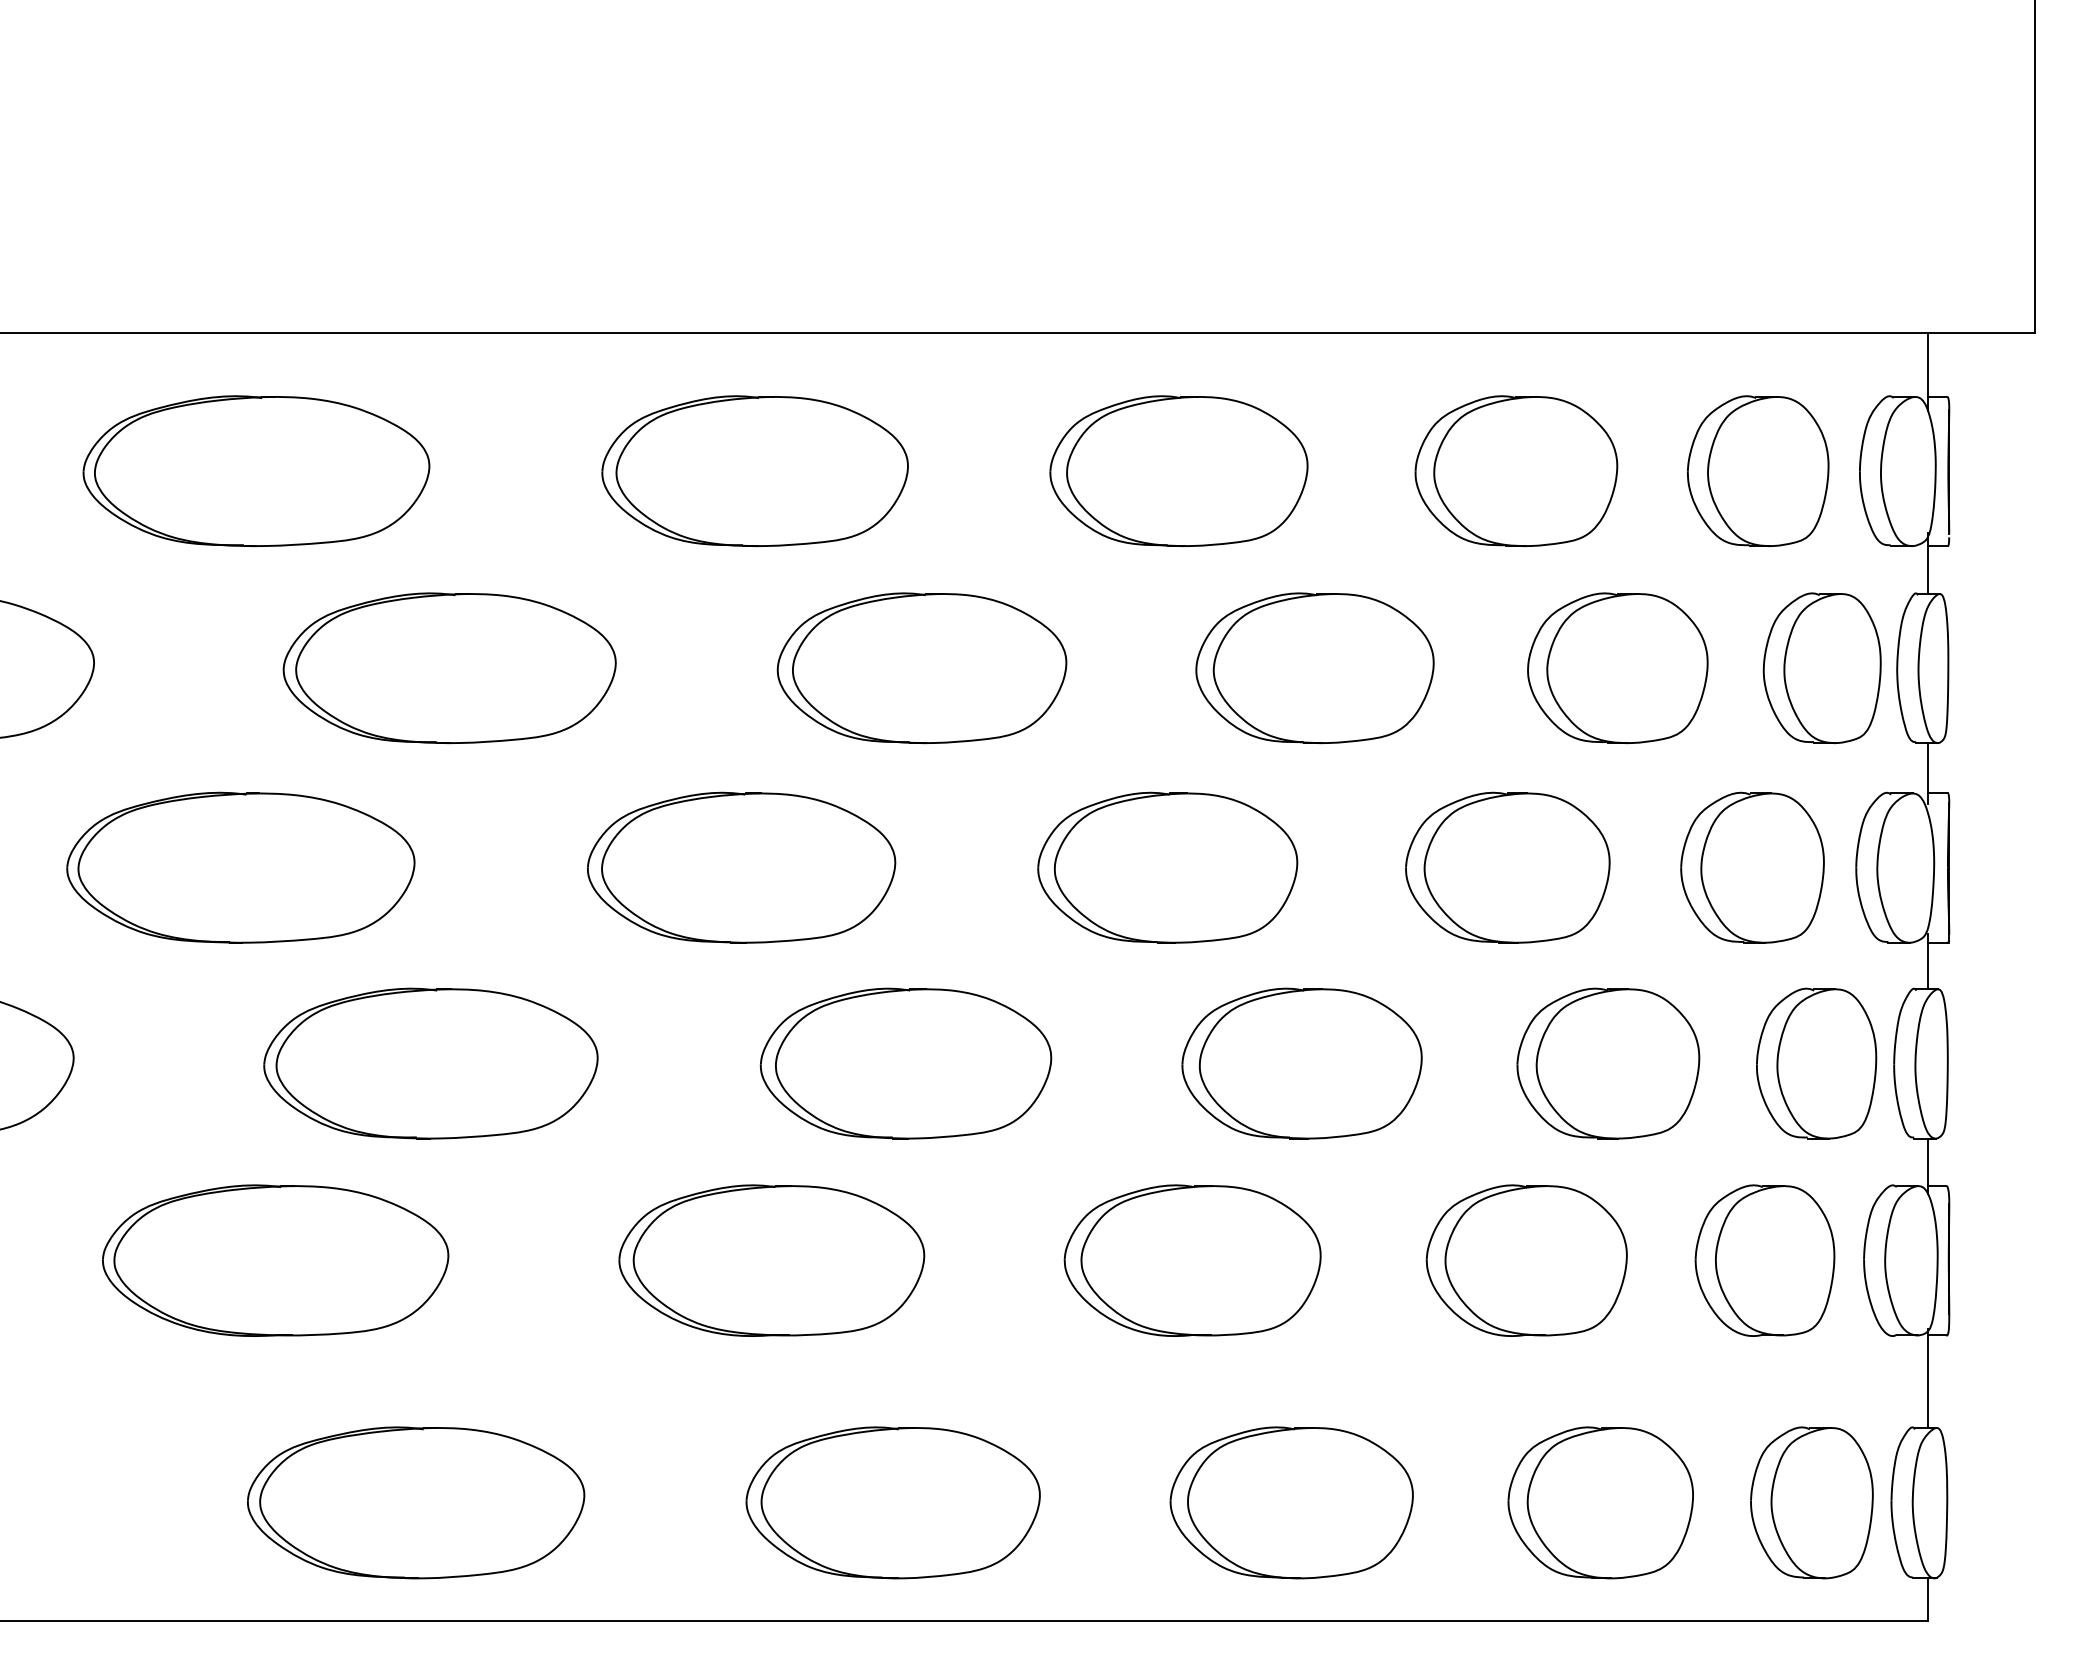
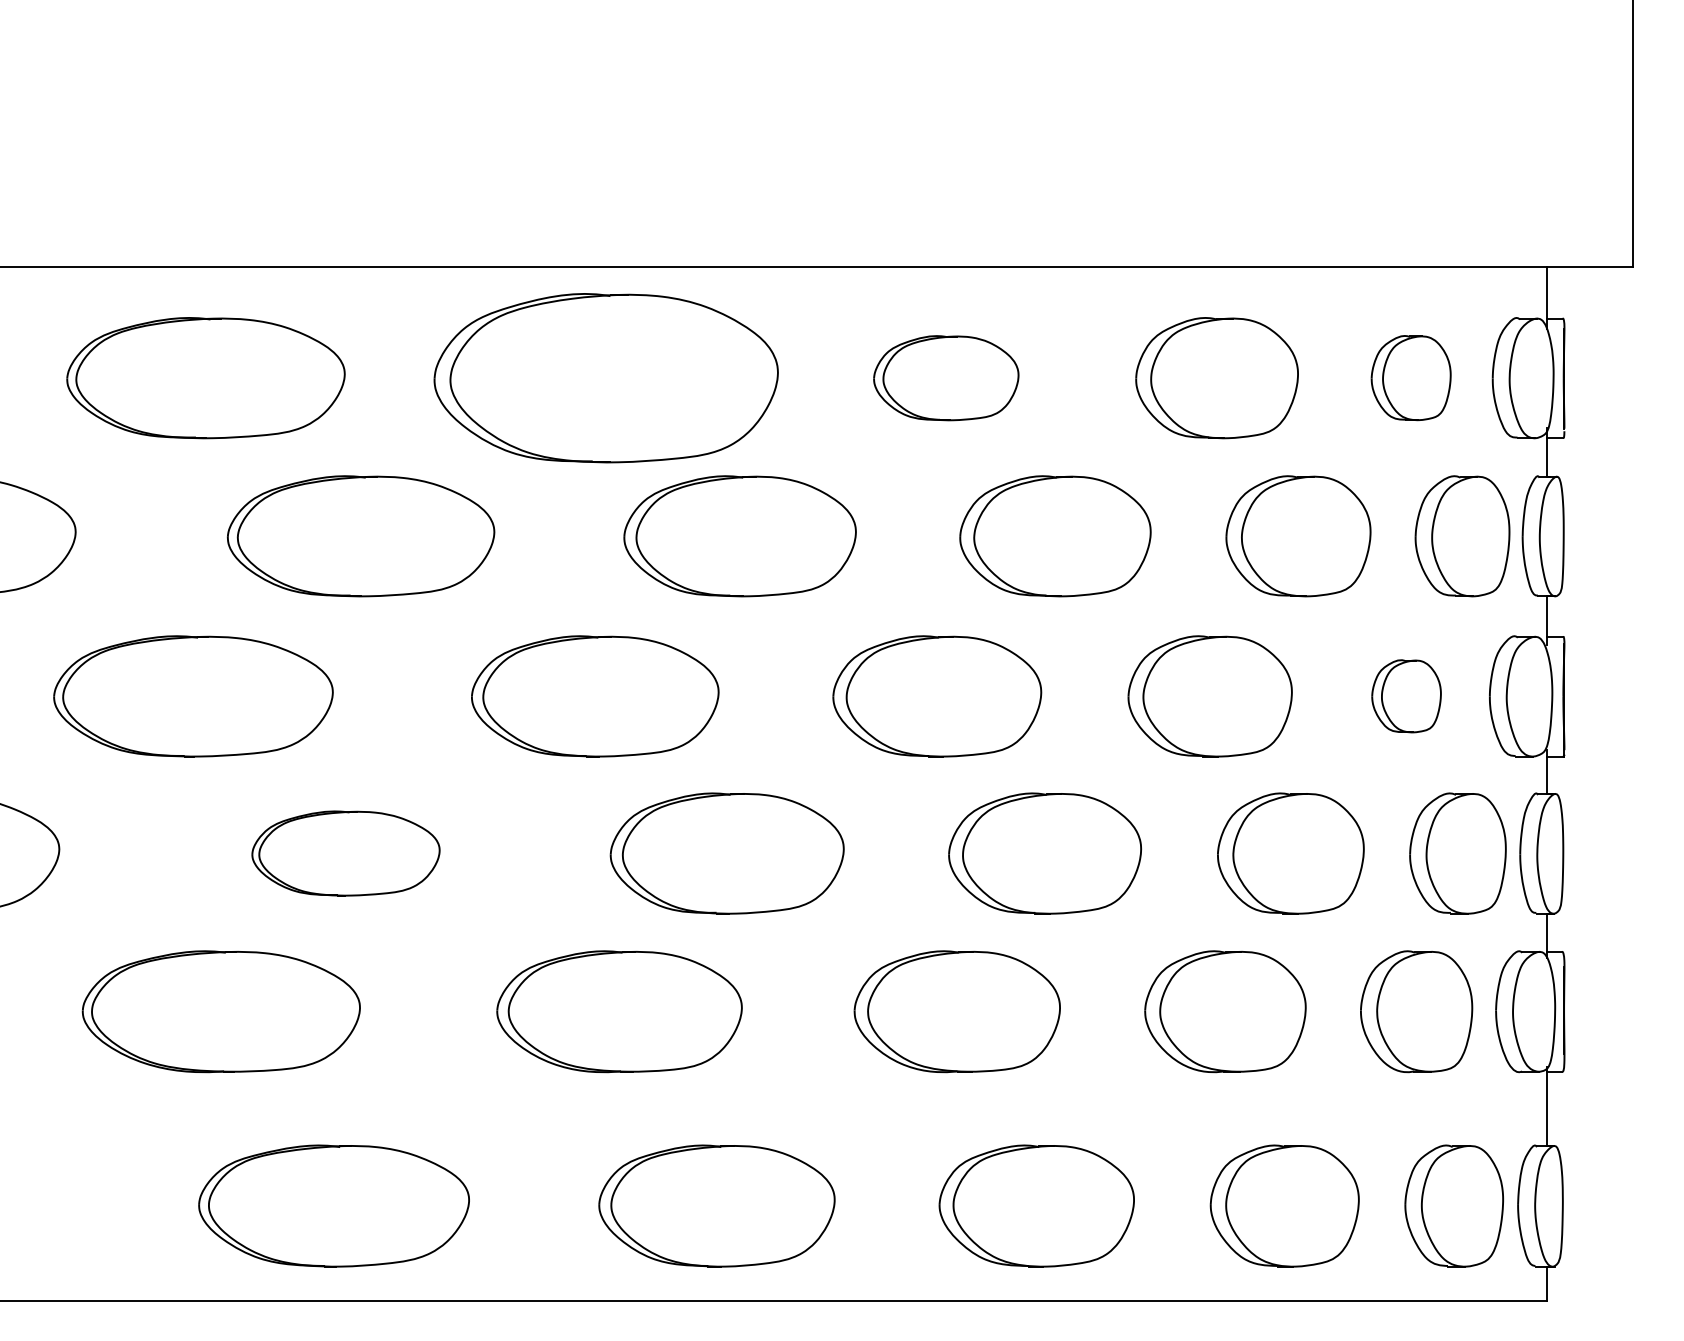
part: (754, 470) -> (605, 377), size x1.4
part: (1758, 470) -> (1411, 377), size x0.7
part: (1178, 471) -> (945, 378), size x0.7
part: (1752, 867) -> (1406, 696), size x0.6
part: (430, 1063) -> (345, 853), size x0.7

